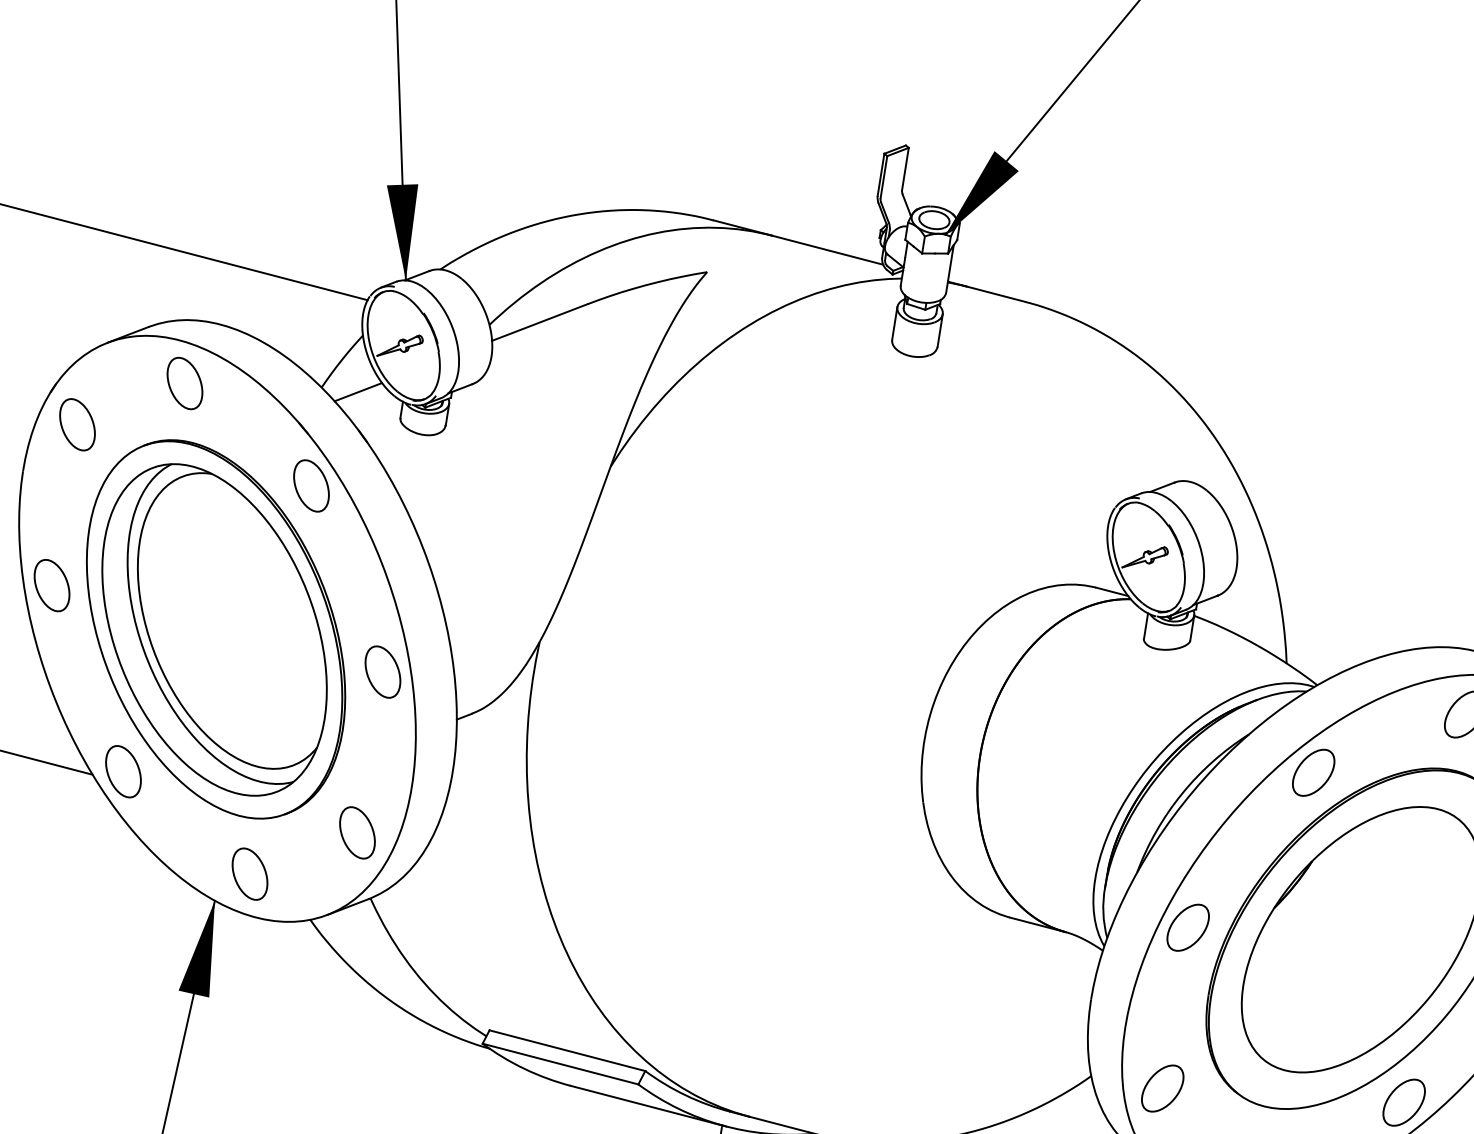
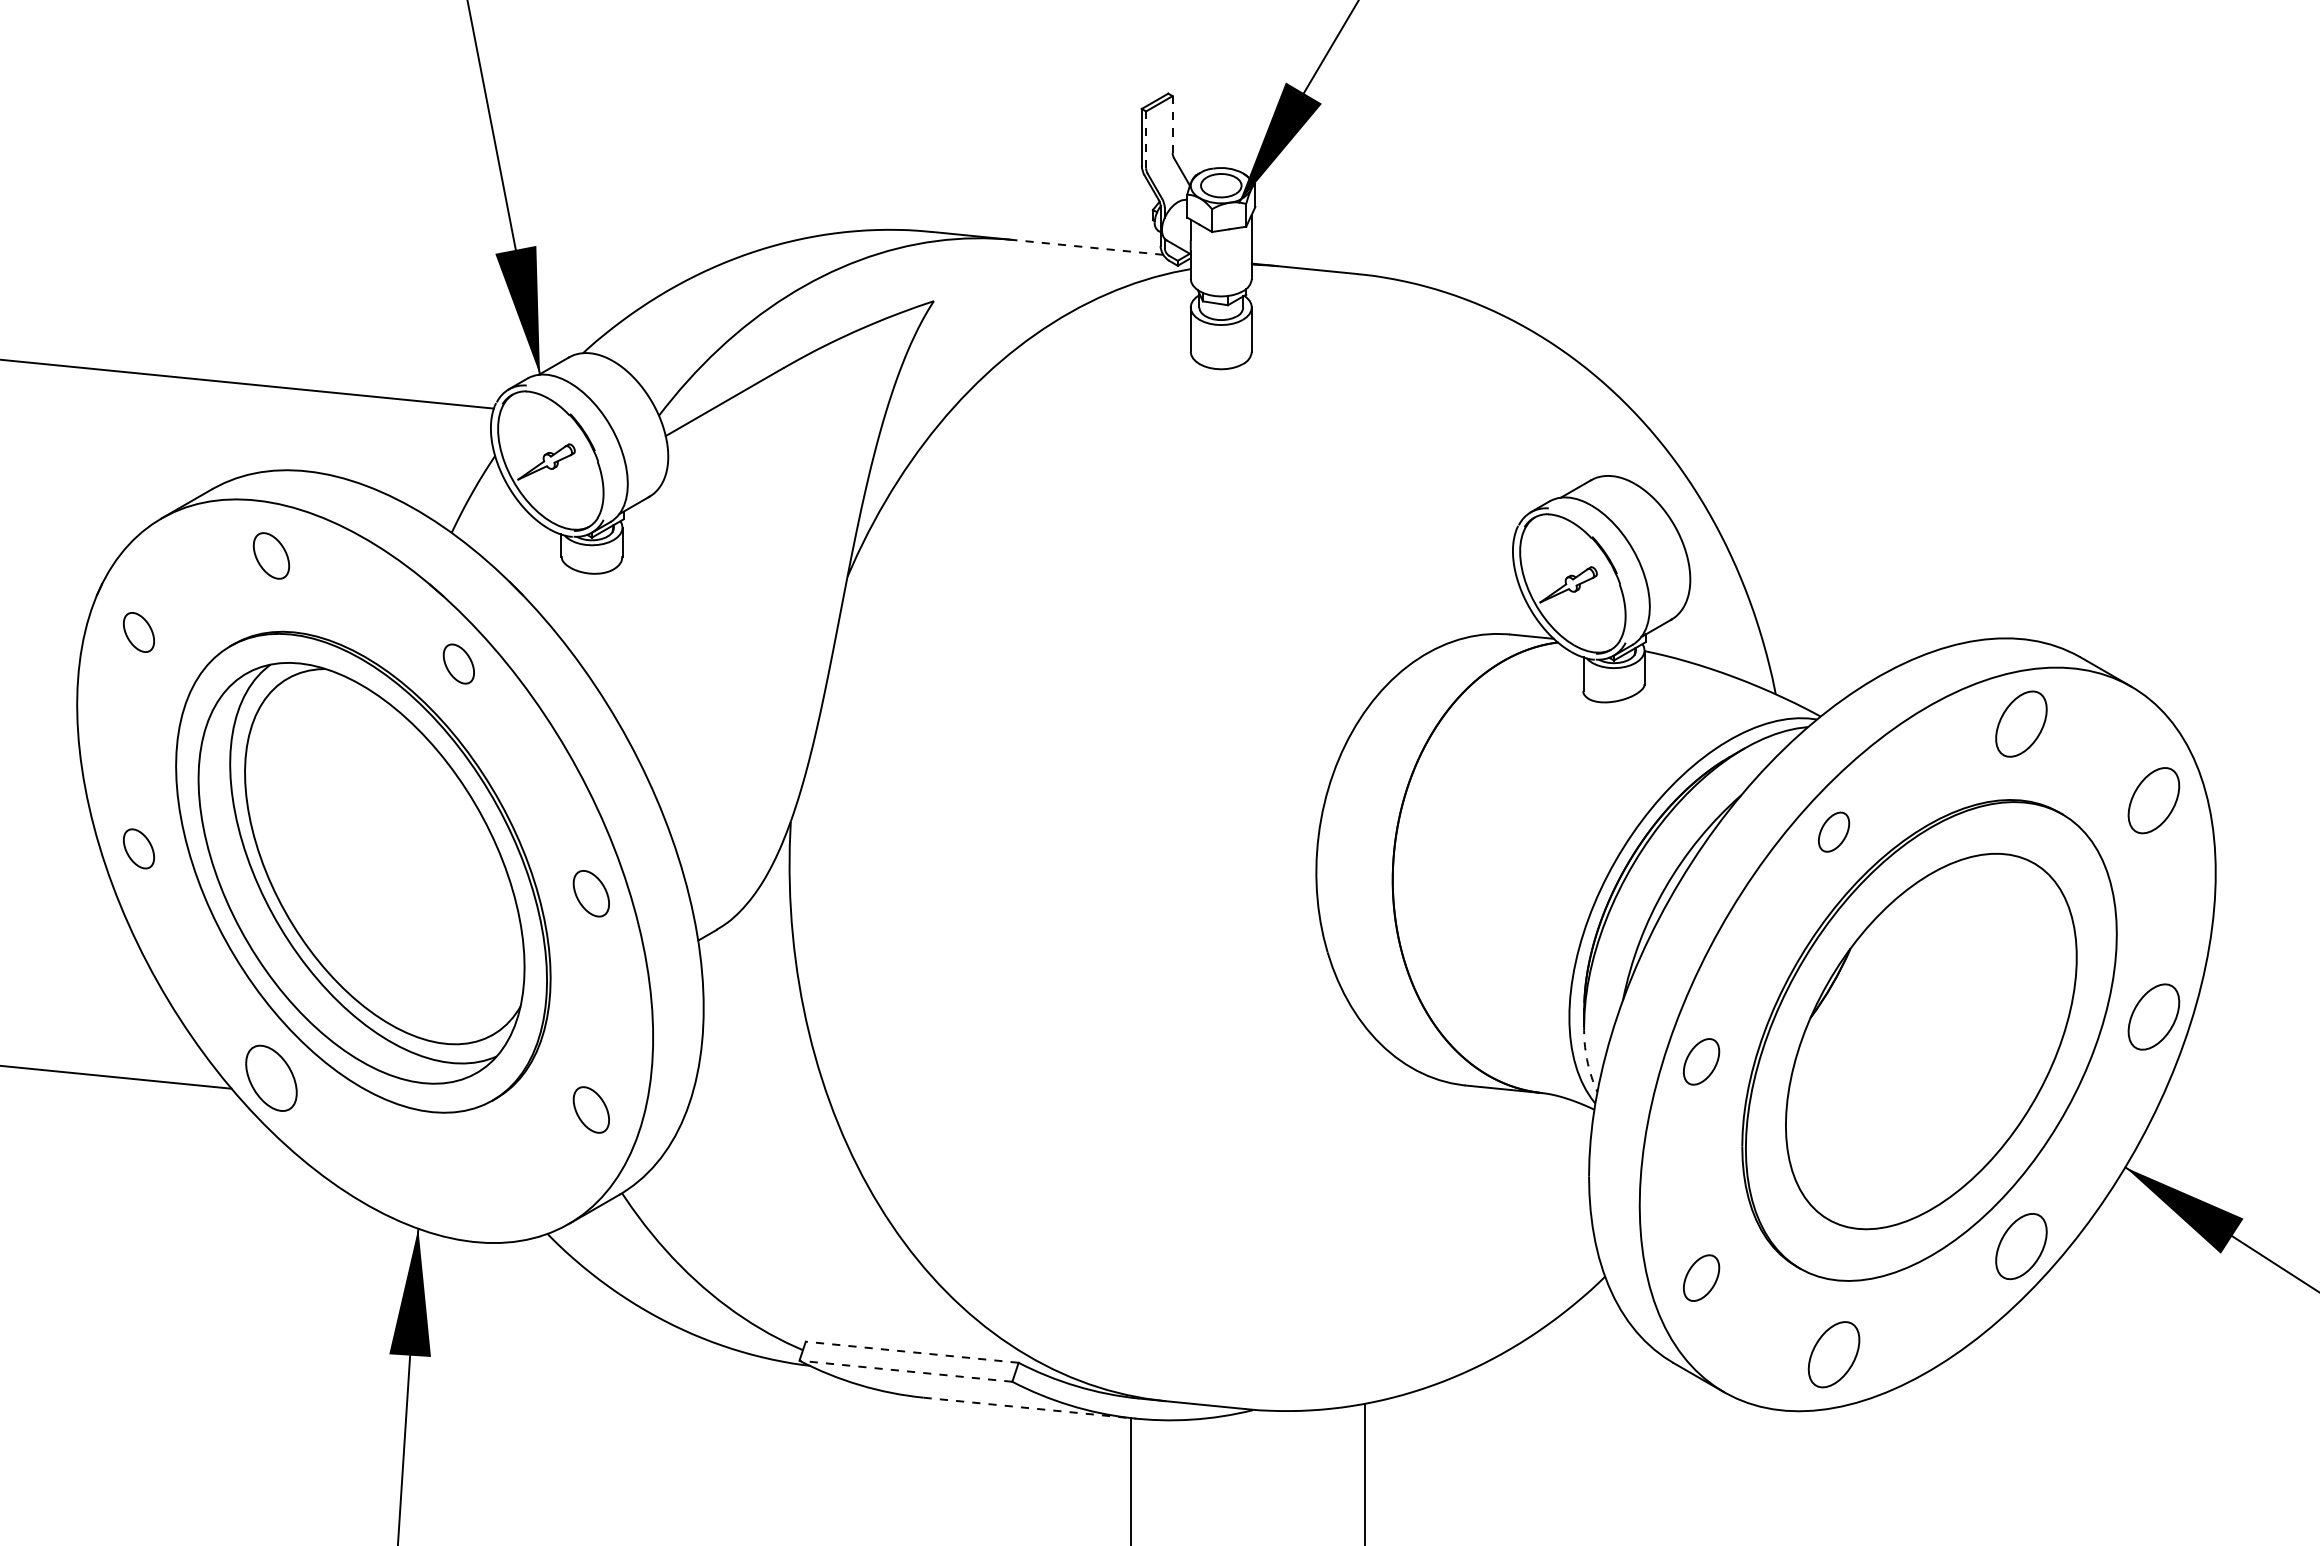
line: (905, 168) -> (1172, 124), solid -> dashed
line: (884, 177) -> (1146, 139), solid -> dashed
line: (826, 250) -> (1086, 247), solid -> dashed
part: (185, 383) -> (271, 555), size x0.7
line: (358, 392) -> (500, 531), removed
part: (77, 424) -> (138, 632), size x0.6
part: (311, 485) -> (458, 663), size x0.6
part: (51, 585) -> (138, 848), size x0.6
part: (383, 672) -> (591, 893), size x0.7
part: (1313, 772) -> (1833, 831), size x0.6
part: (357, 832) -> (591, 1109), size x0.7
part: (249, 874) -> (458, 1186), removed
arc: (1103, 912) -> (1587, 1059), solid -> dashed
part: (1188, 927) -> (1701, 1061), size x0.7
line: (567, 1050) -> (912, 1352), solid -> dashed
line: (560, 1064) -> (905, 1371), solid -> dashed
part: (1162, 1088) -> (1701, 1277), size x0.7
line: (648, 1106) -> (1030, 1408), solid -> dashed

